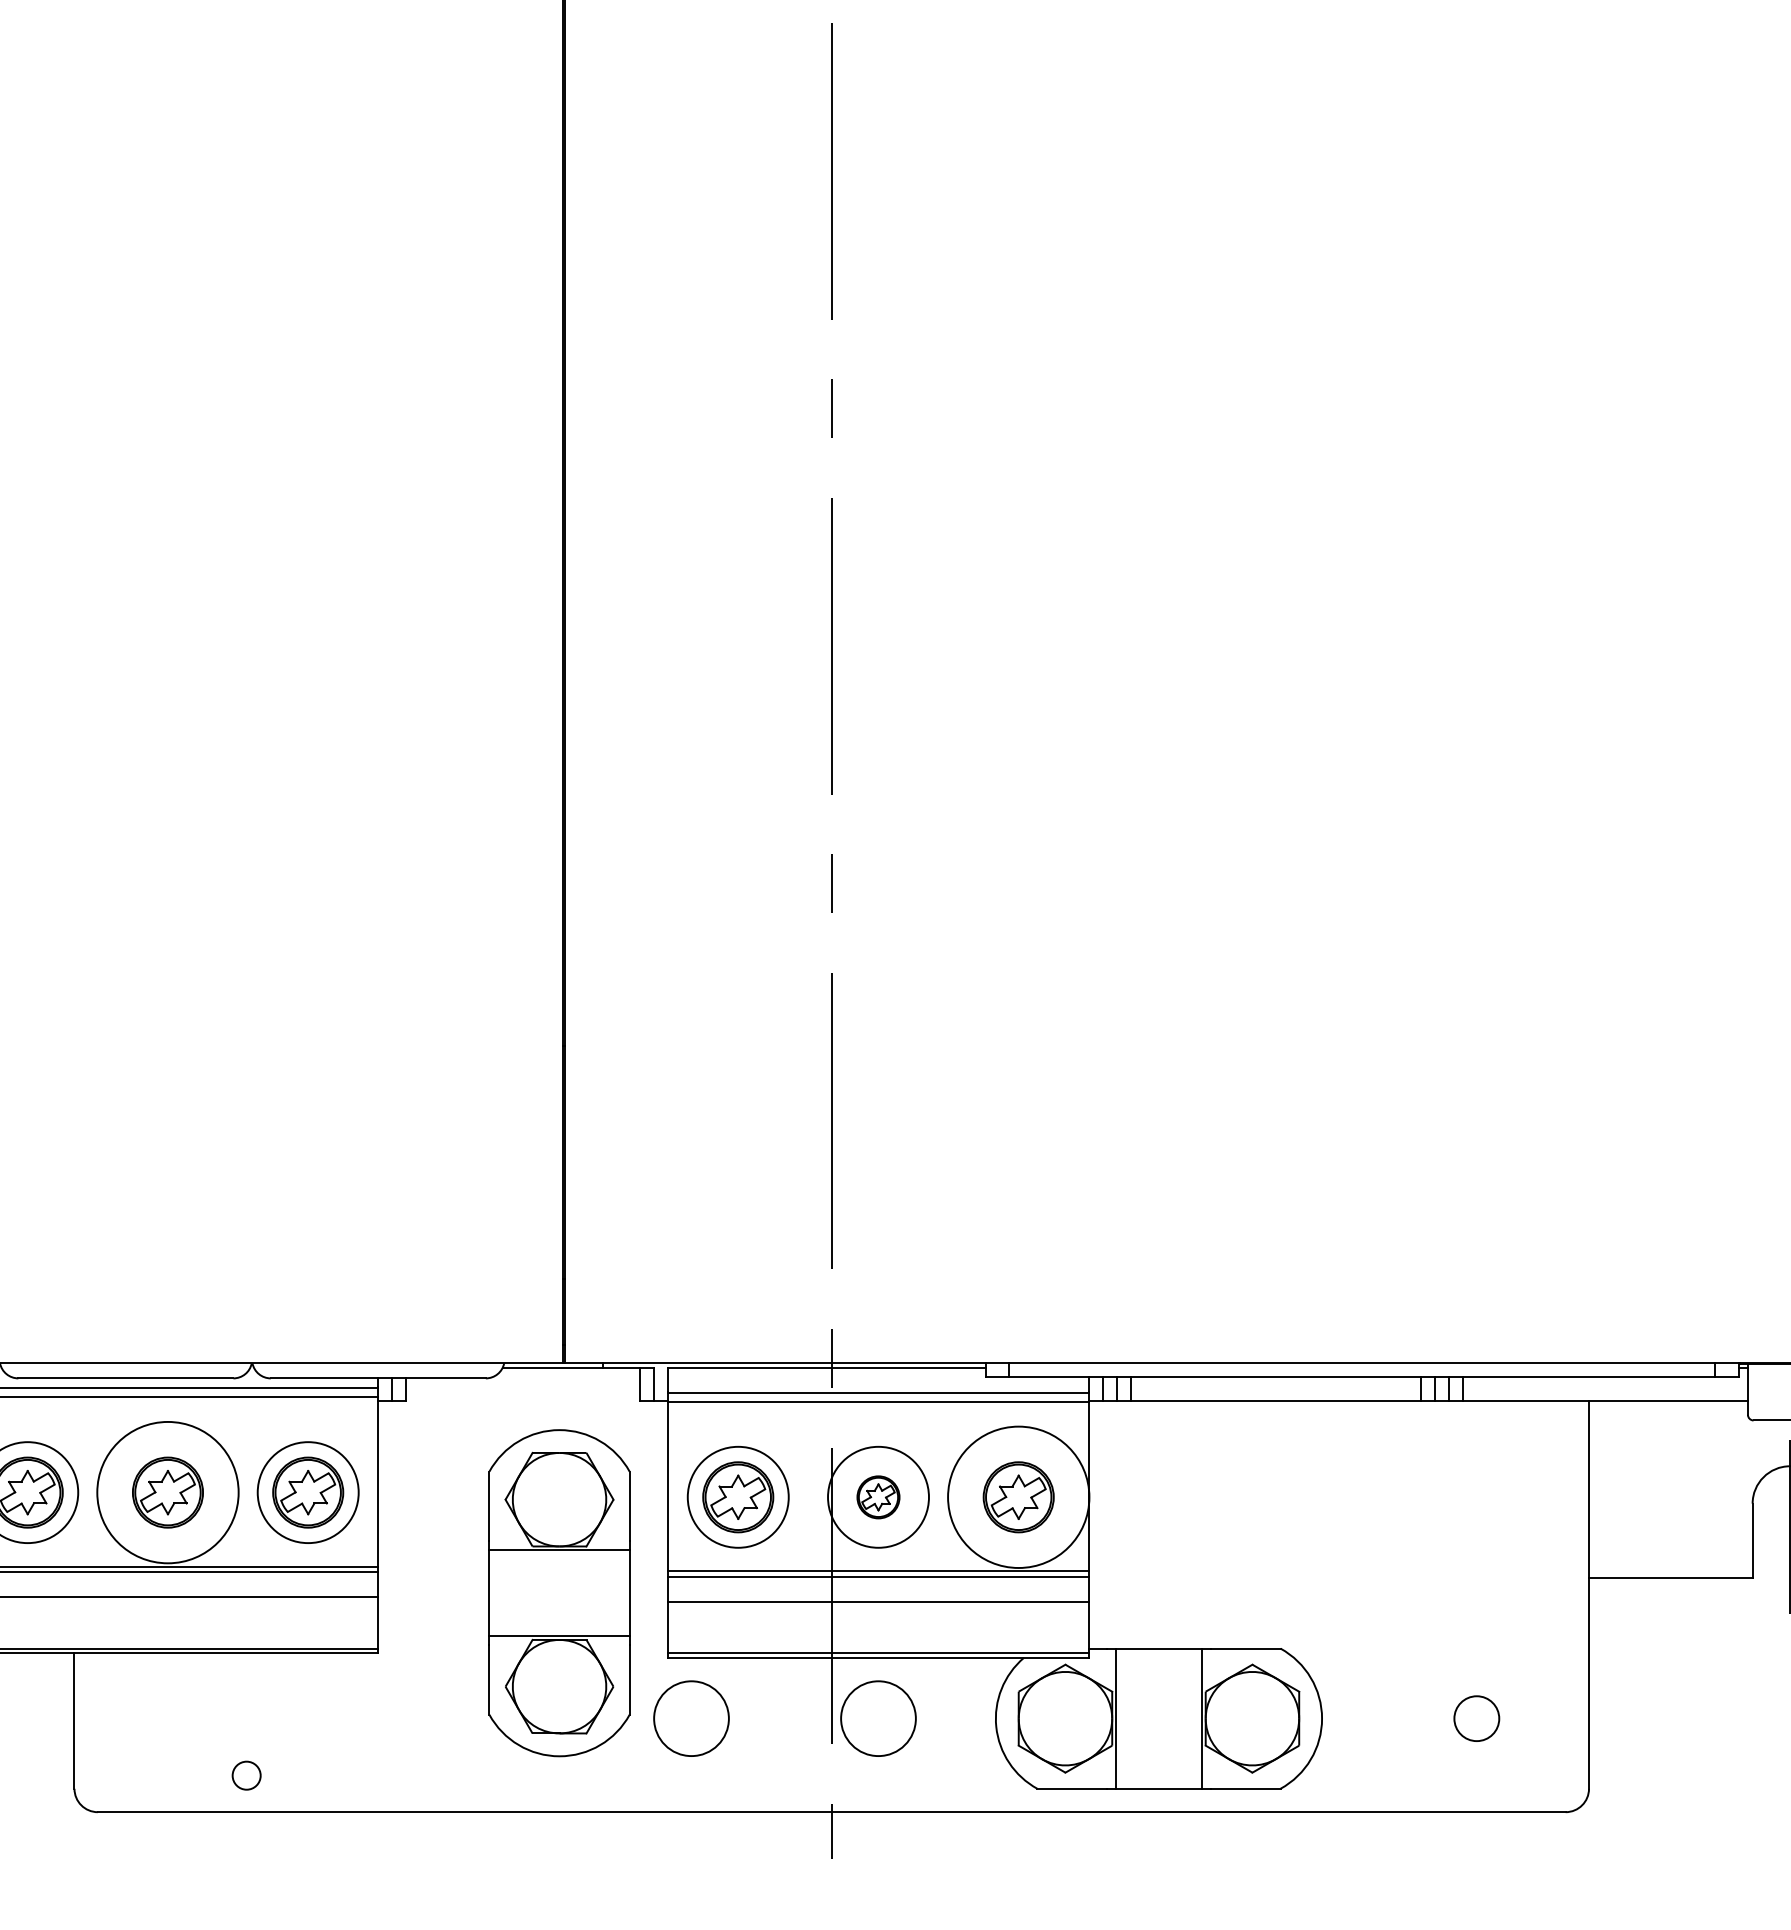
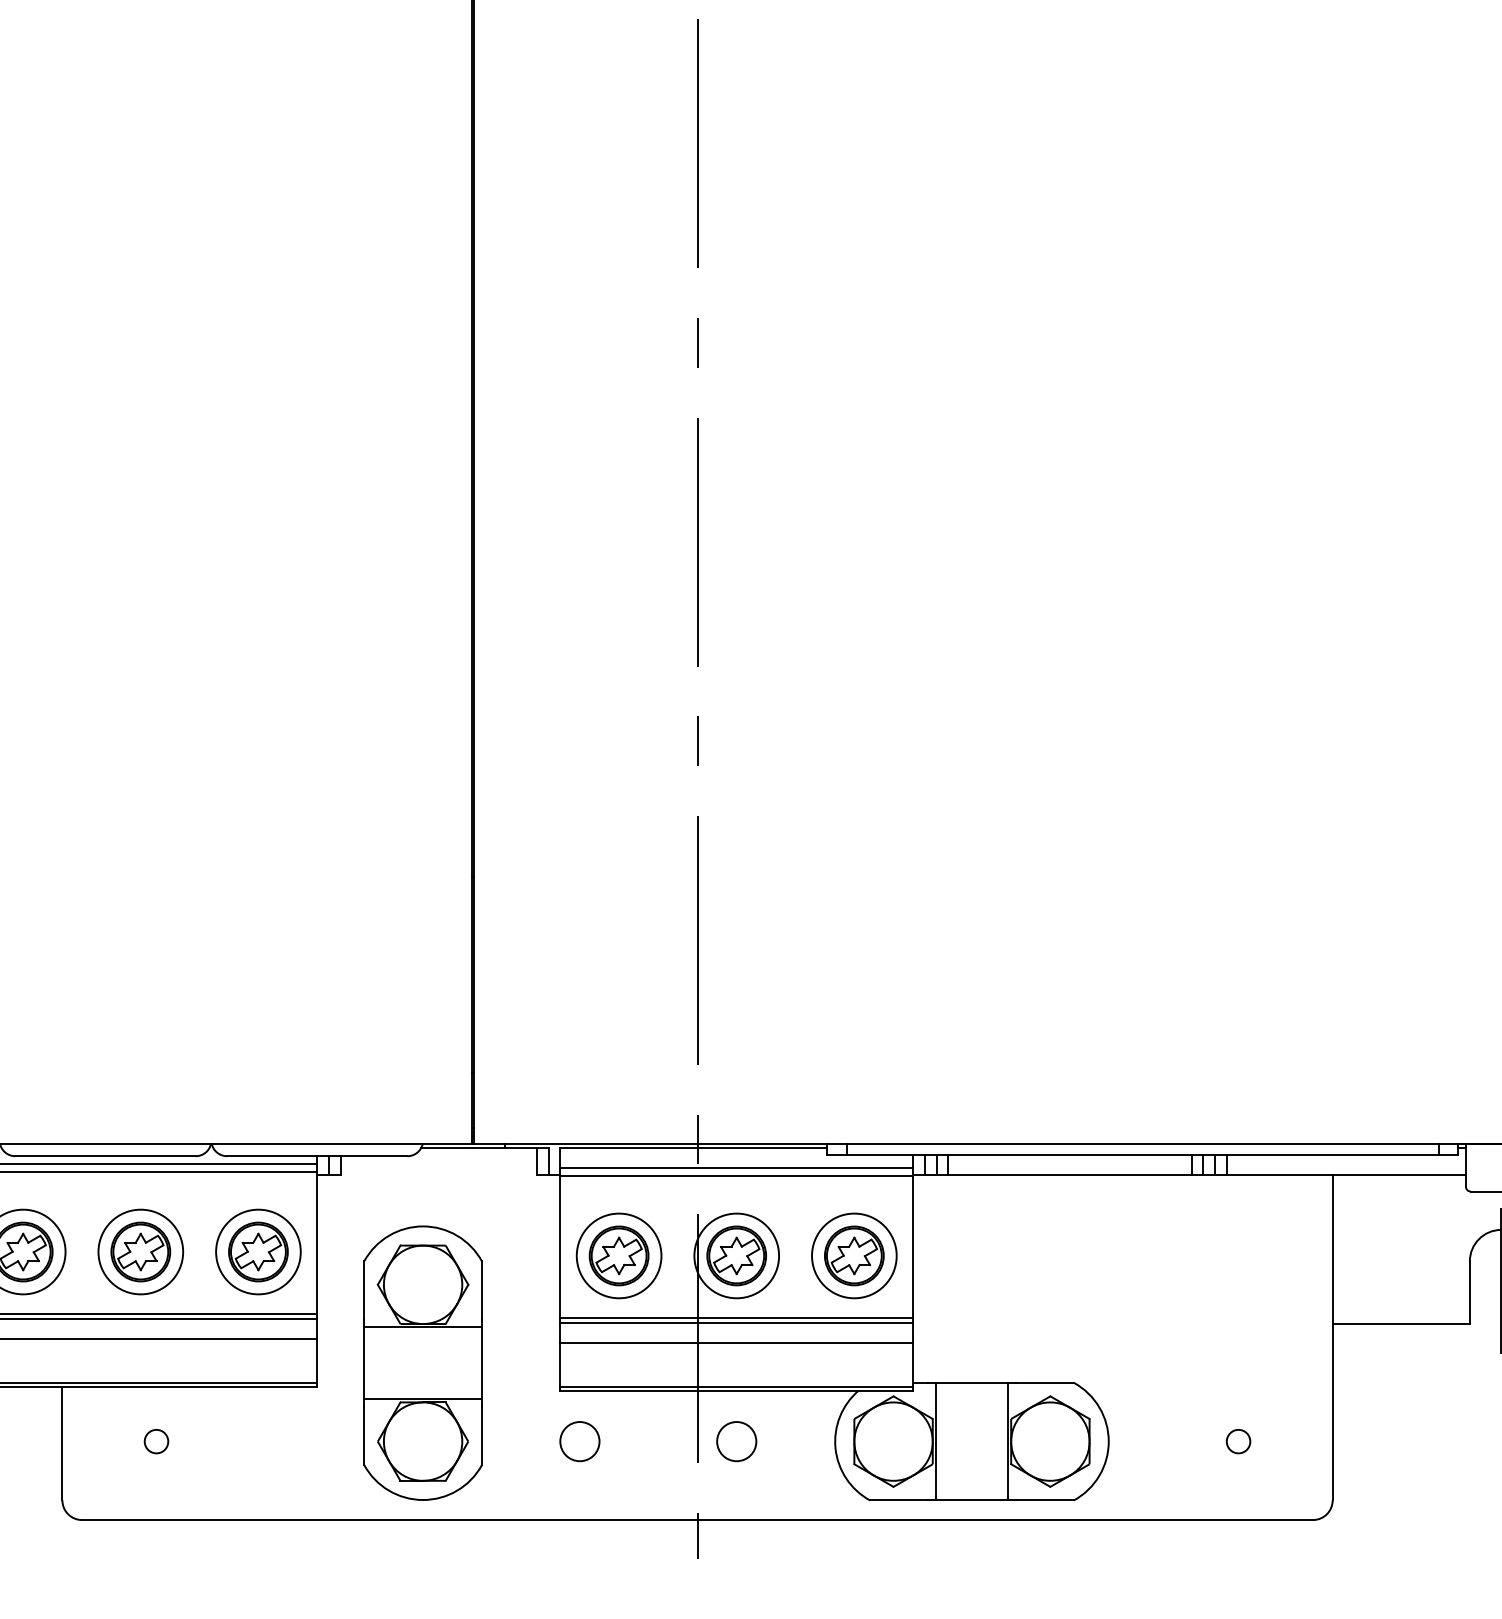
circle: (167, 1492) -> (140, 1251), size x0.71
circle: (1018, 1496) -> (854, 1255), size x0.71
part: (878, 1497) -> (736, 1256), size x1.67
part: (559, 1593) -> (423, 1363), moved
circle: (691, 1718) -> (579, 1441), size x0.62
circle: (878, 1718) -> (736, 1441), size x0.62
circle: (1476, 1718) -> (1238, 1441), size x0.62
circle: (246, 1775) -> (156, 1441), moved

